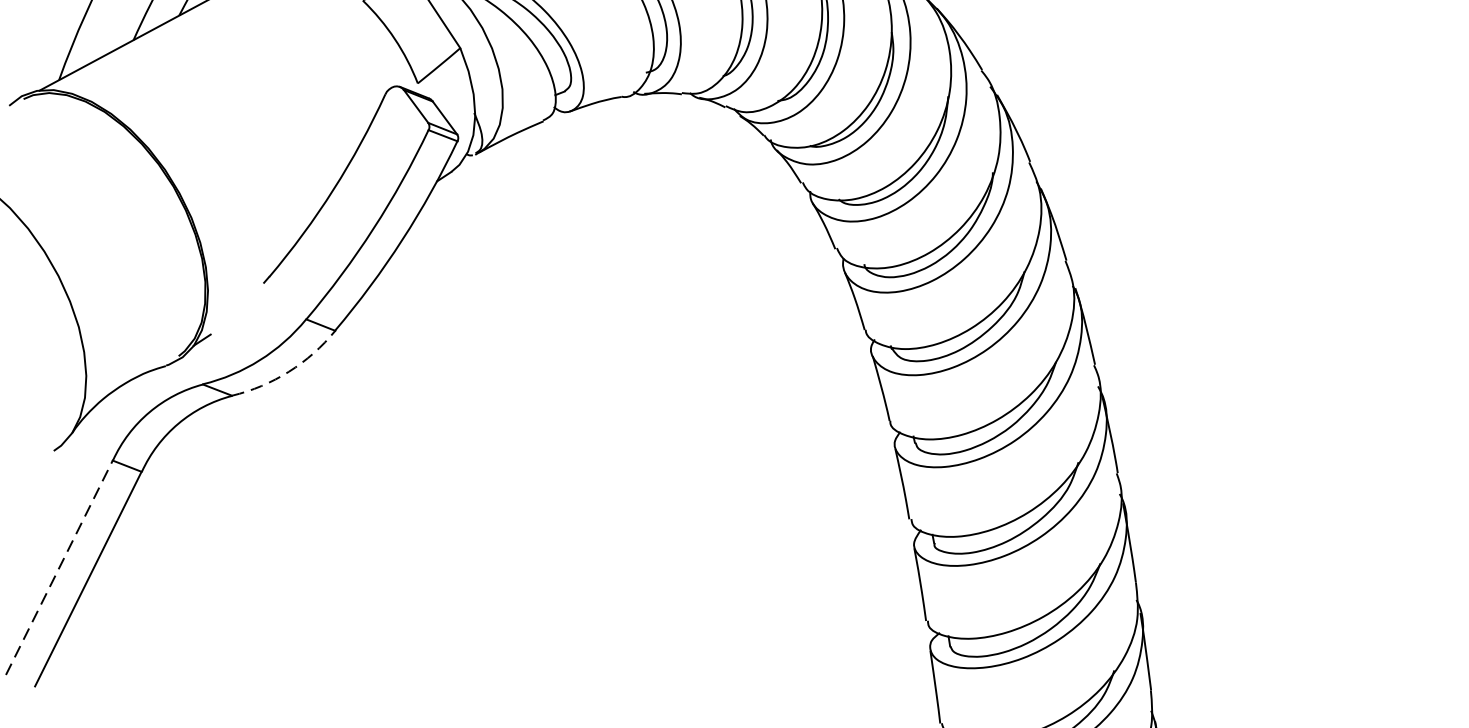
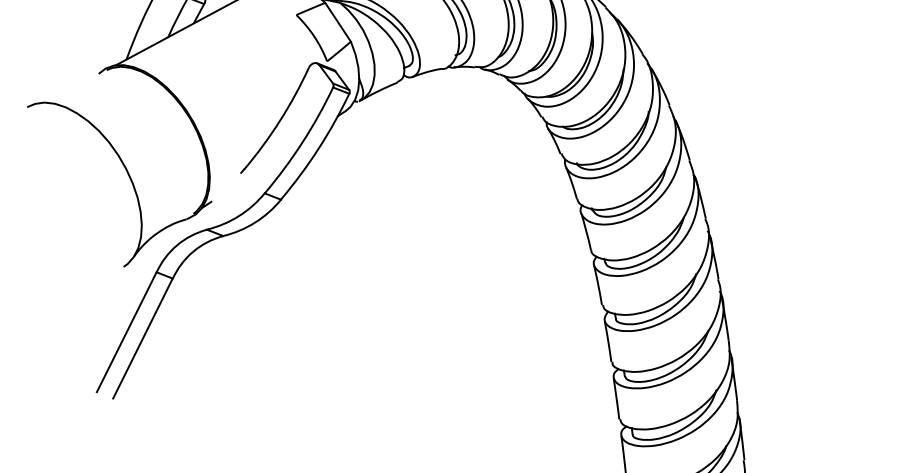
arc: (289, 371) -> (255, 222), dashed -> solid
line: (58, 568) -> (126, 332), dashed -> solid

